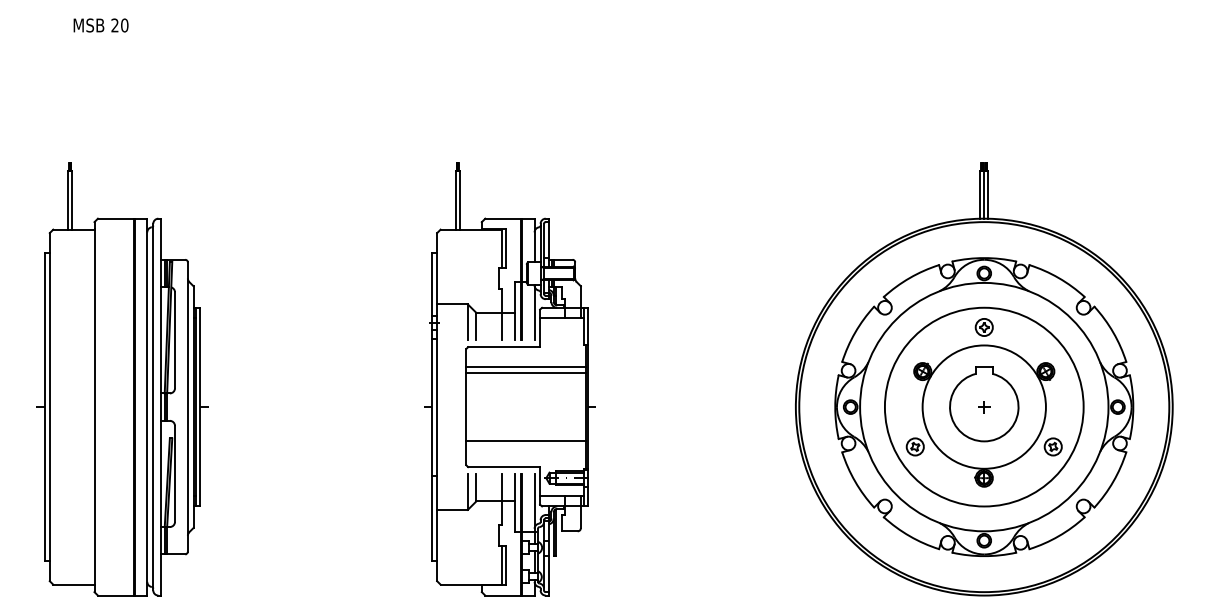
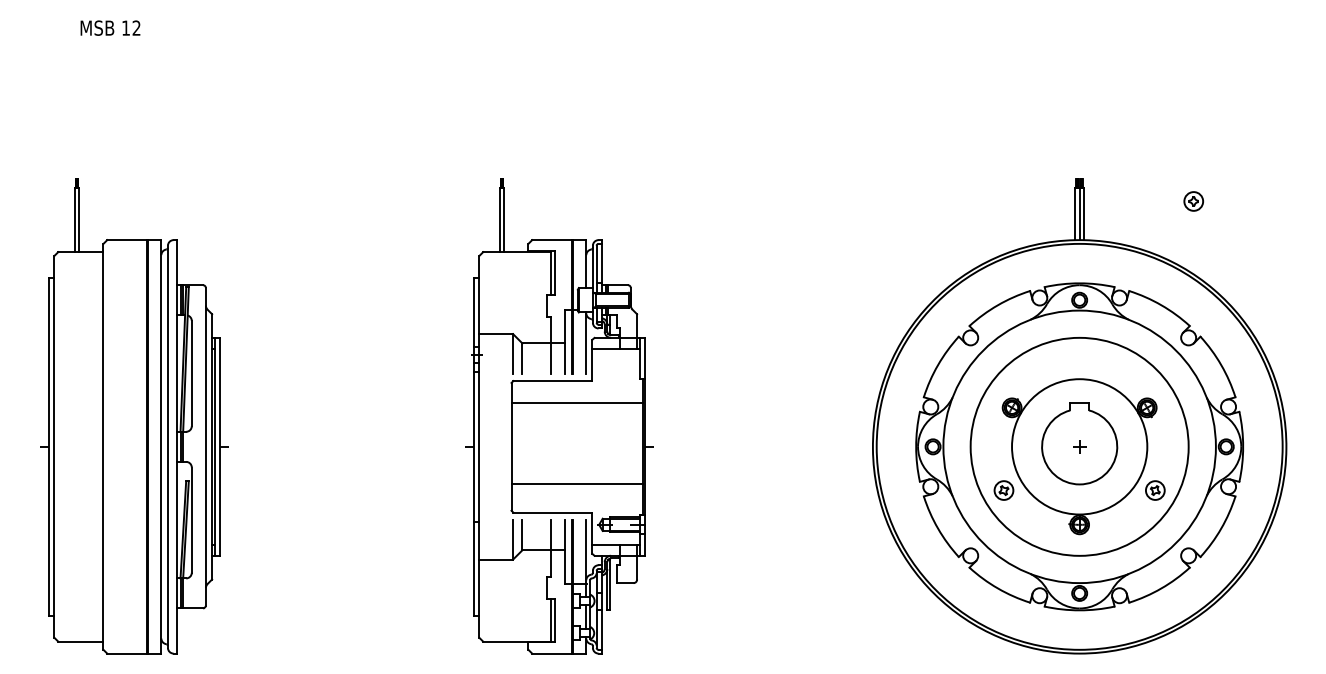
text: (119, 25) -> (130, 28), 20 -> 12
part: (983, 327) -> (1192, 201), moved
line: (526, 372) -> (577, 408), removed

